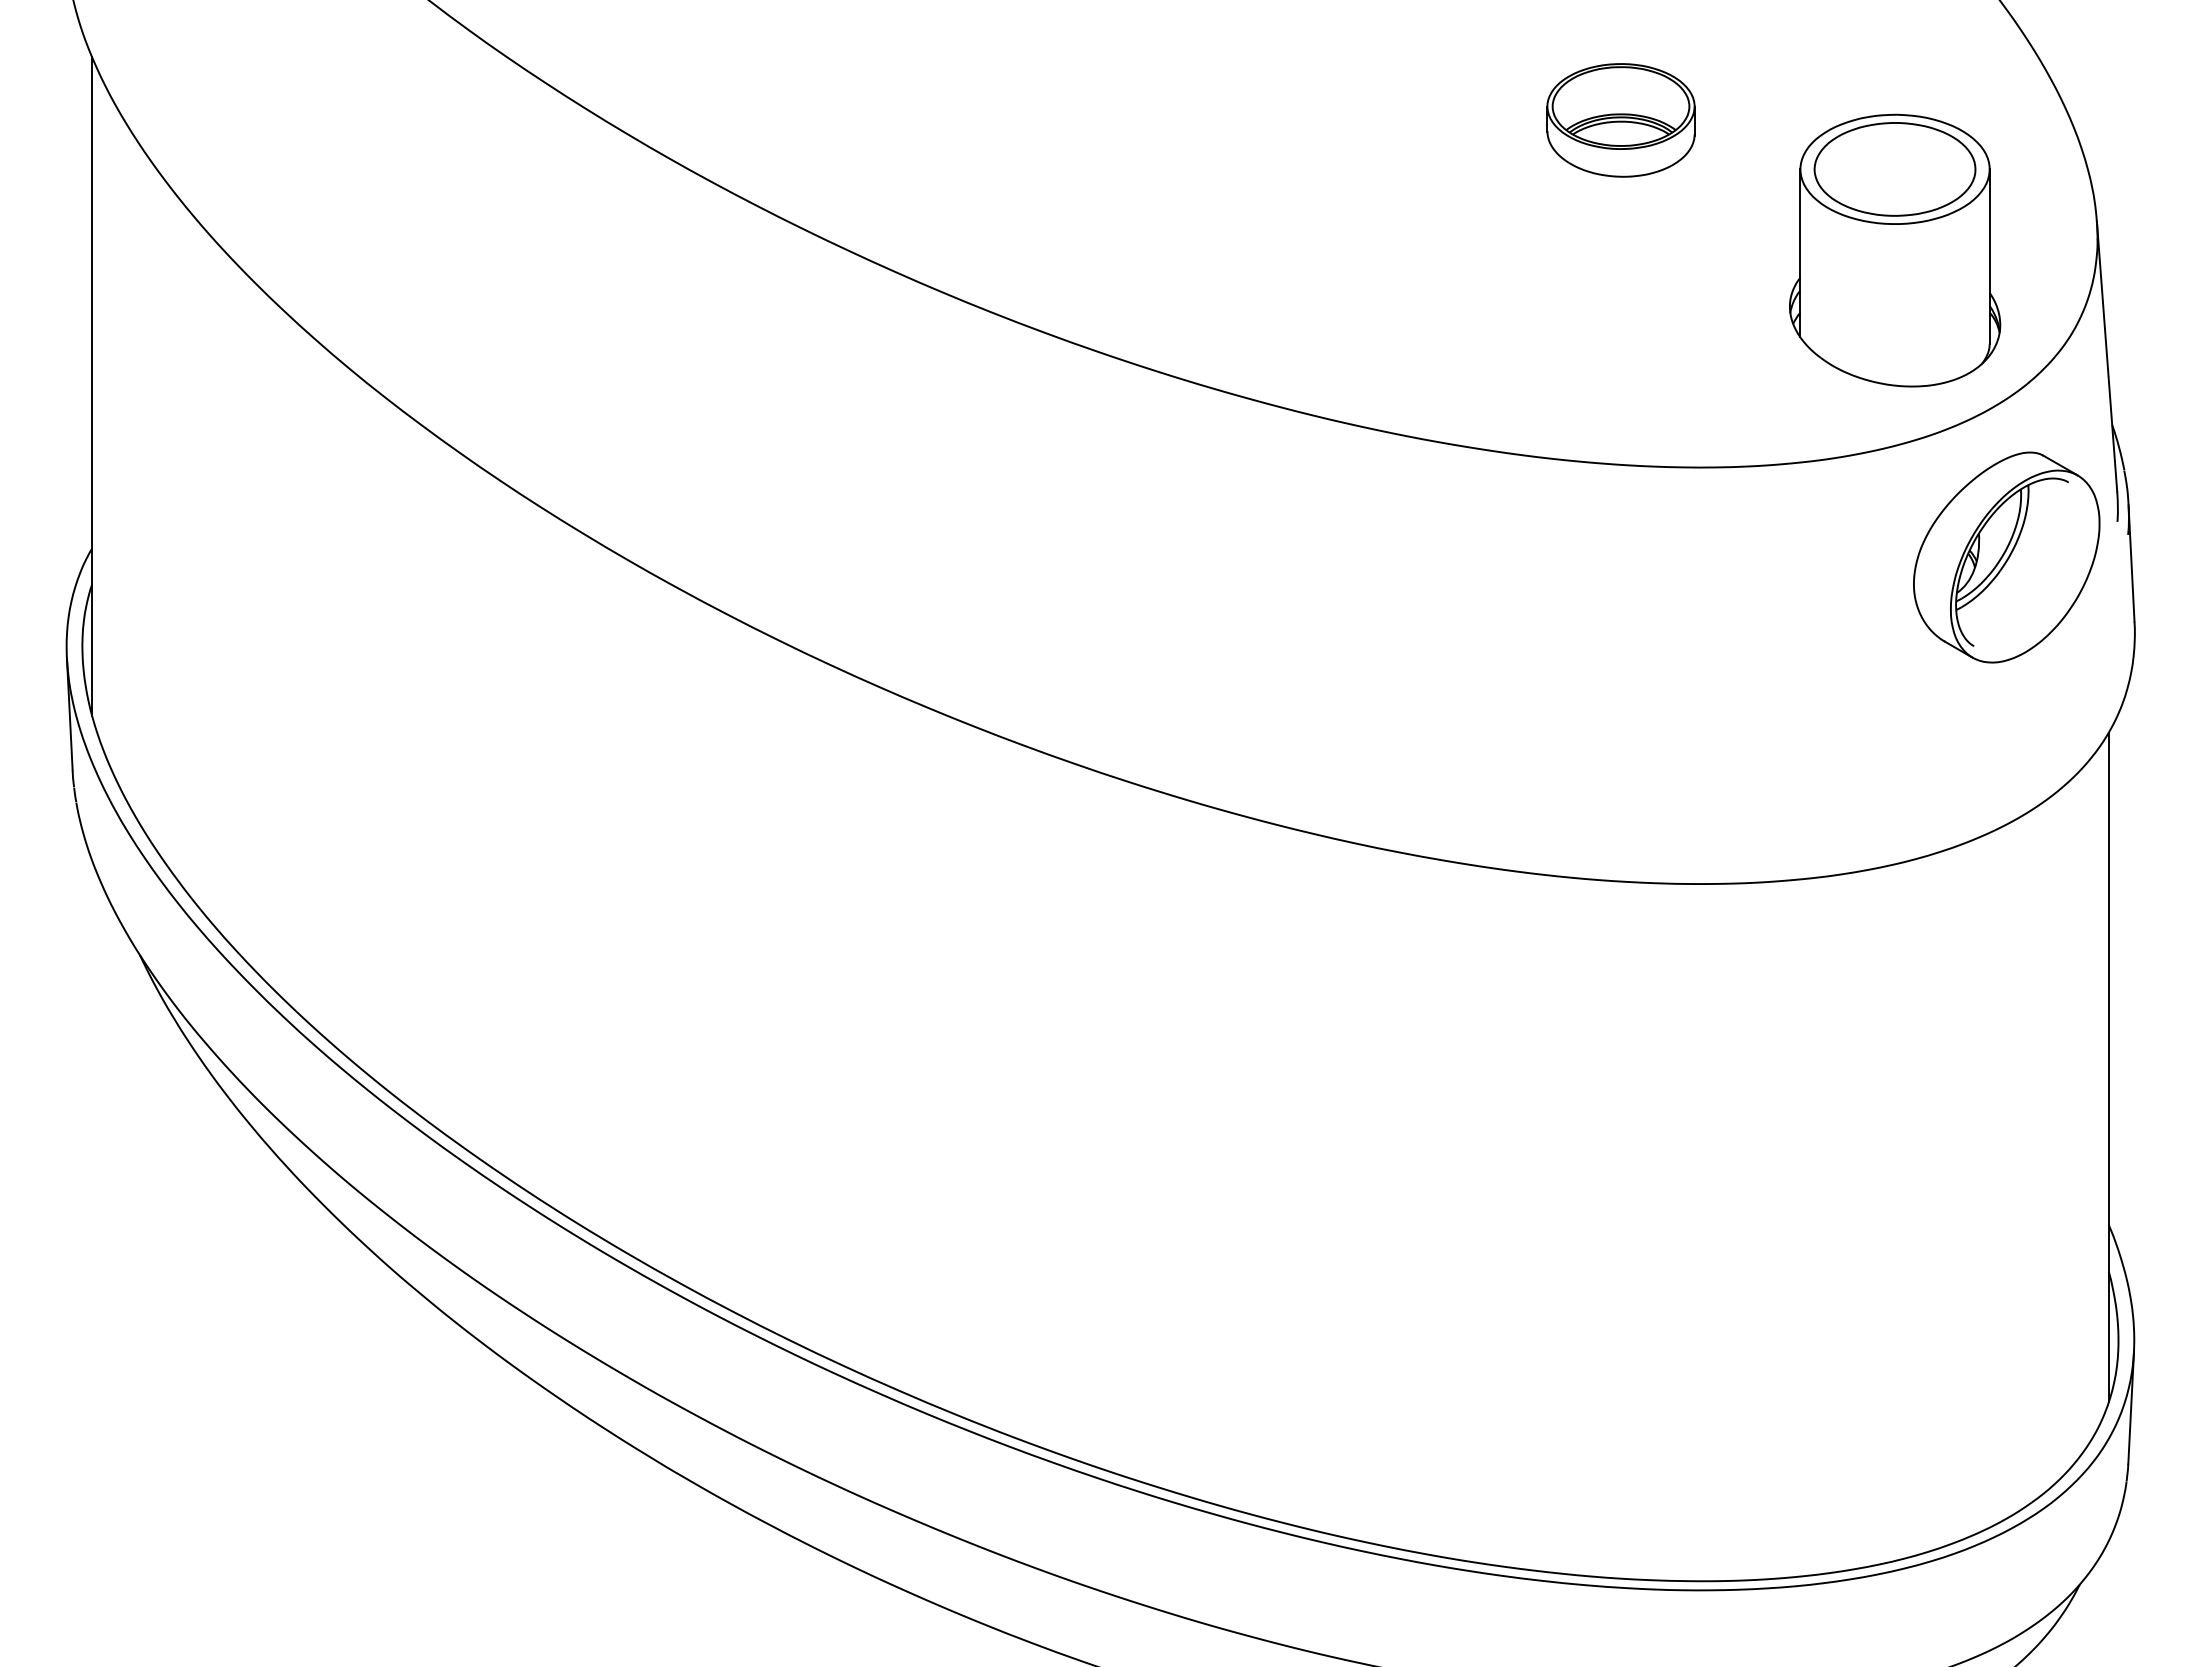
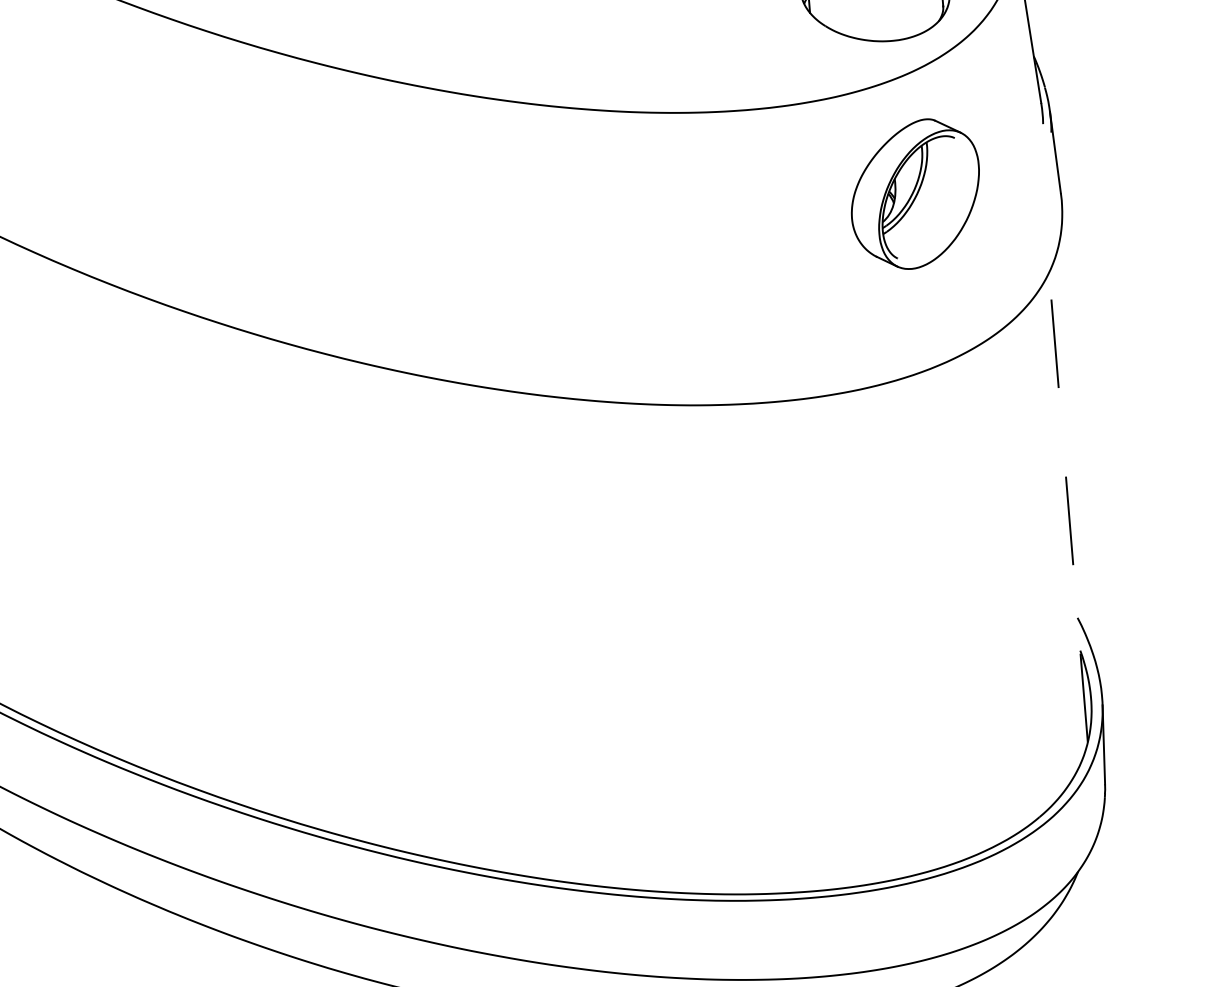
part: (2006, 557) -> (915, 194), moved
line: (2108, 1067) -> (1068, 507), solid -> dashed

